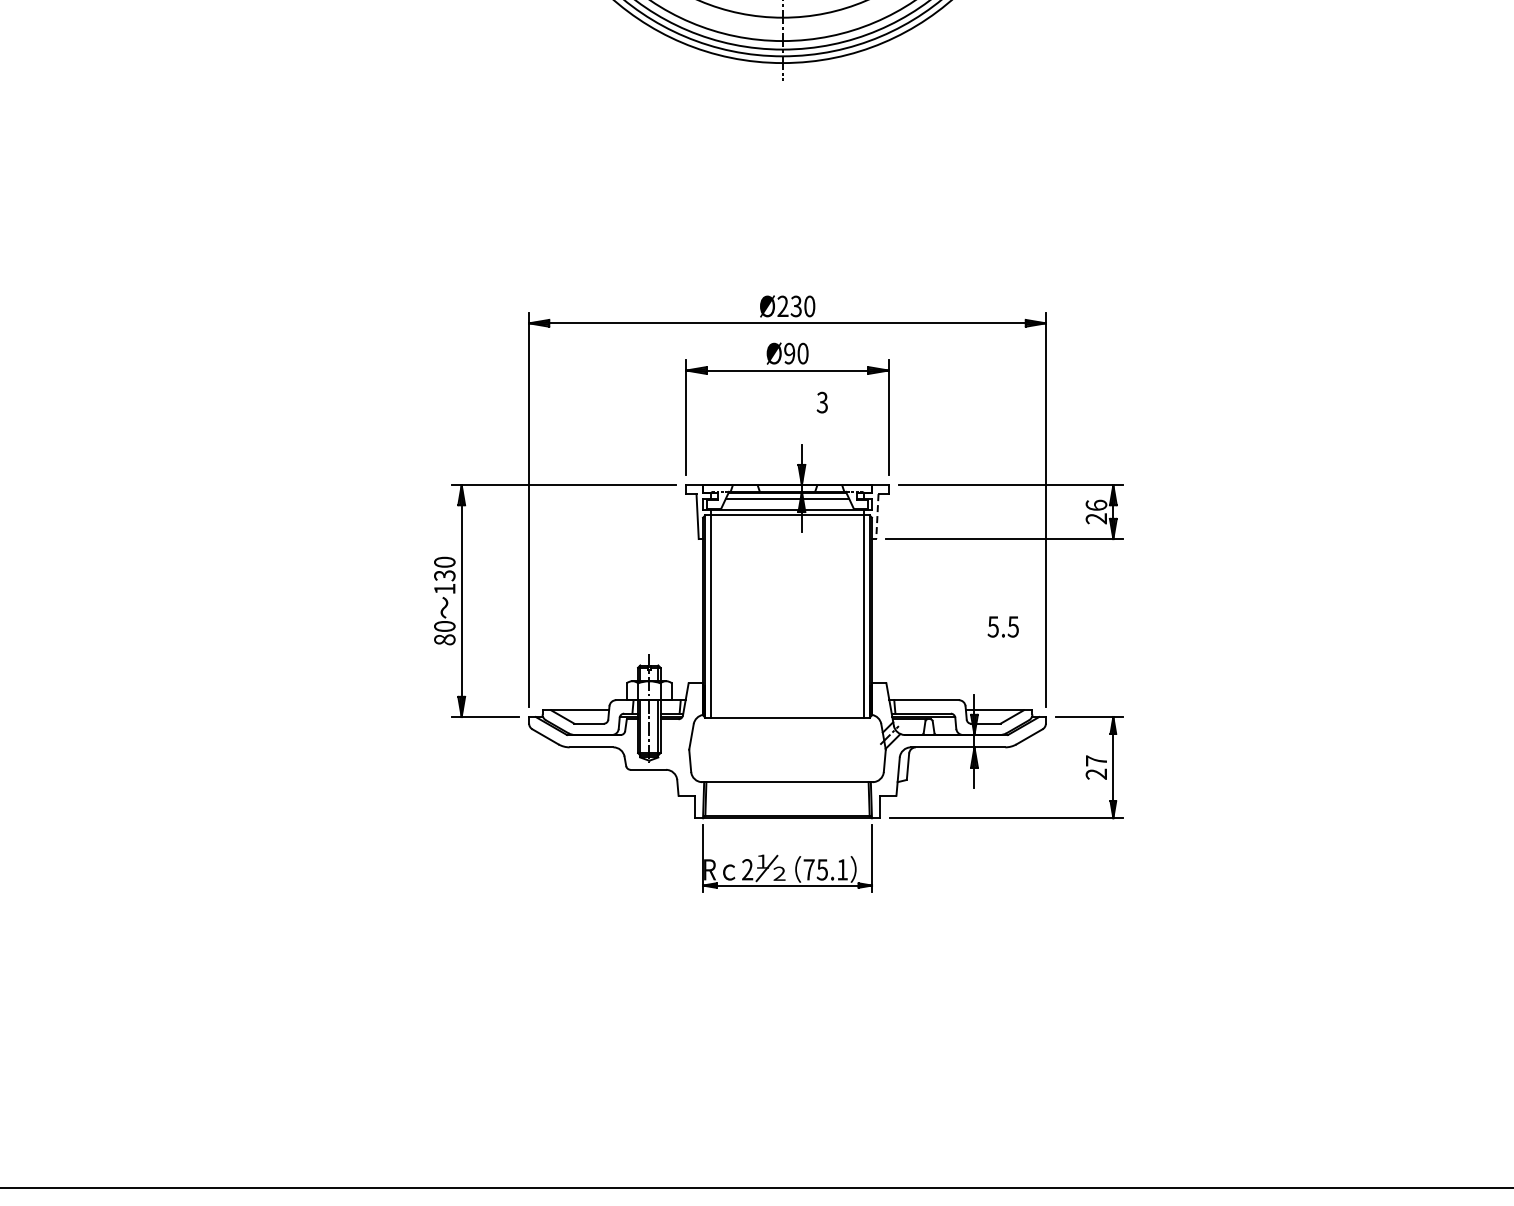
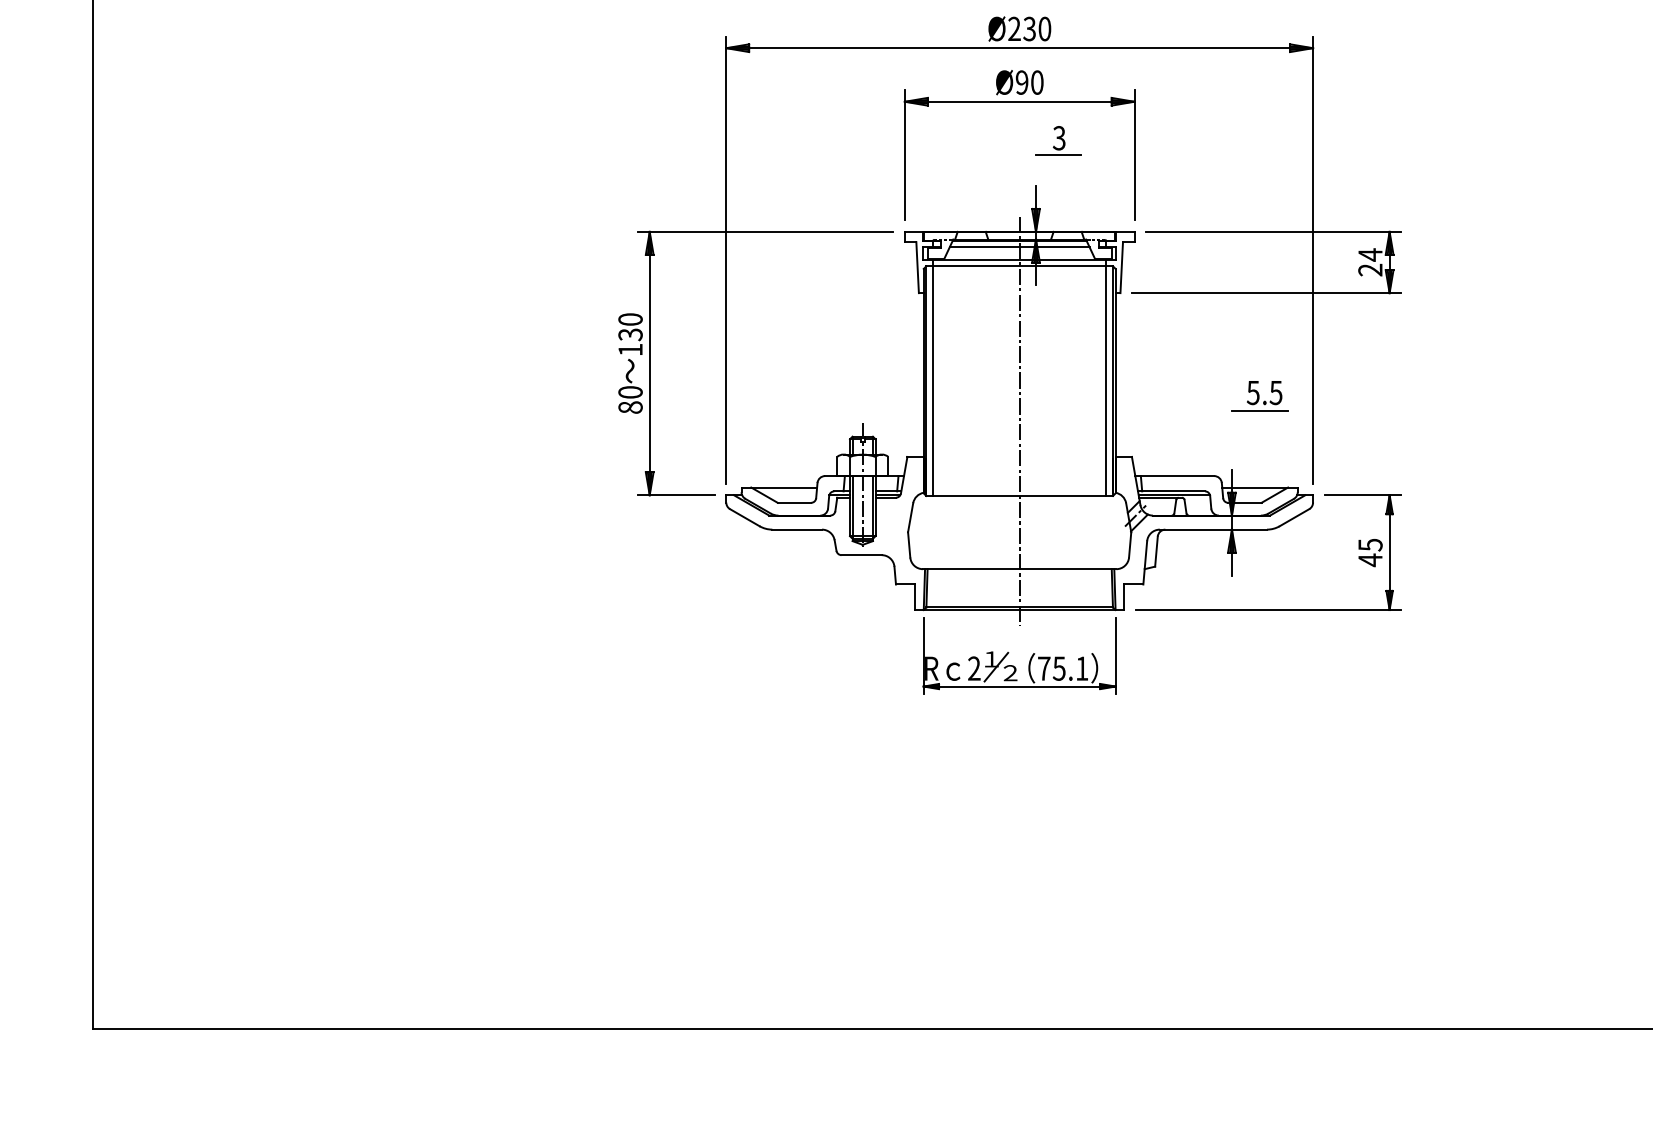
line: (821, 417) -> (1058, 155), added
text: (1096, 505) -> (1370, 255), 26 -> 24
line: (877, 517) -> (1121, 268), dashed -> solid
line: (999, 642) -> (1260, 410), added
line: (787, 651) -> (1019, 420), added
text: (1096, 767) -> (1370, 552), 27 -> 45

